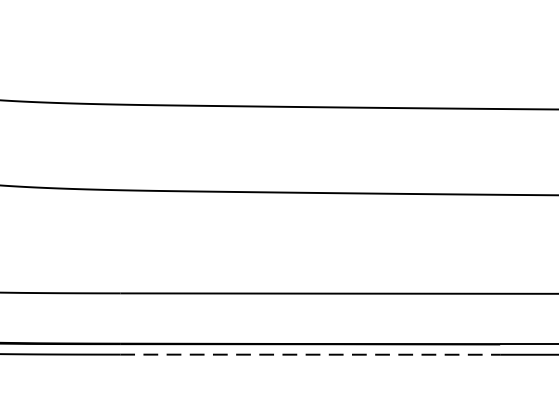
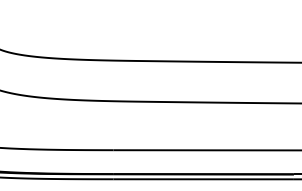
line: (307, 355) -> (202, 179), dashed -> solid

